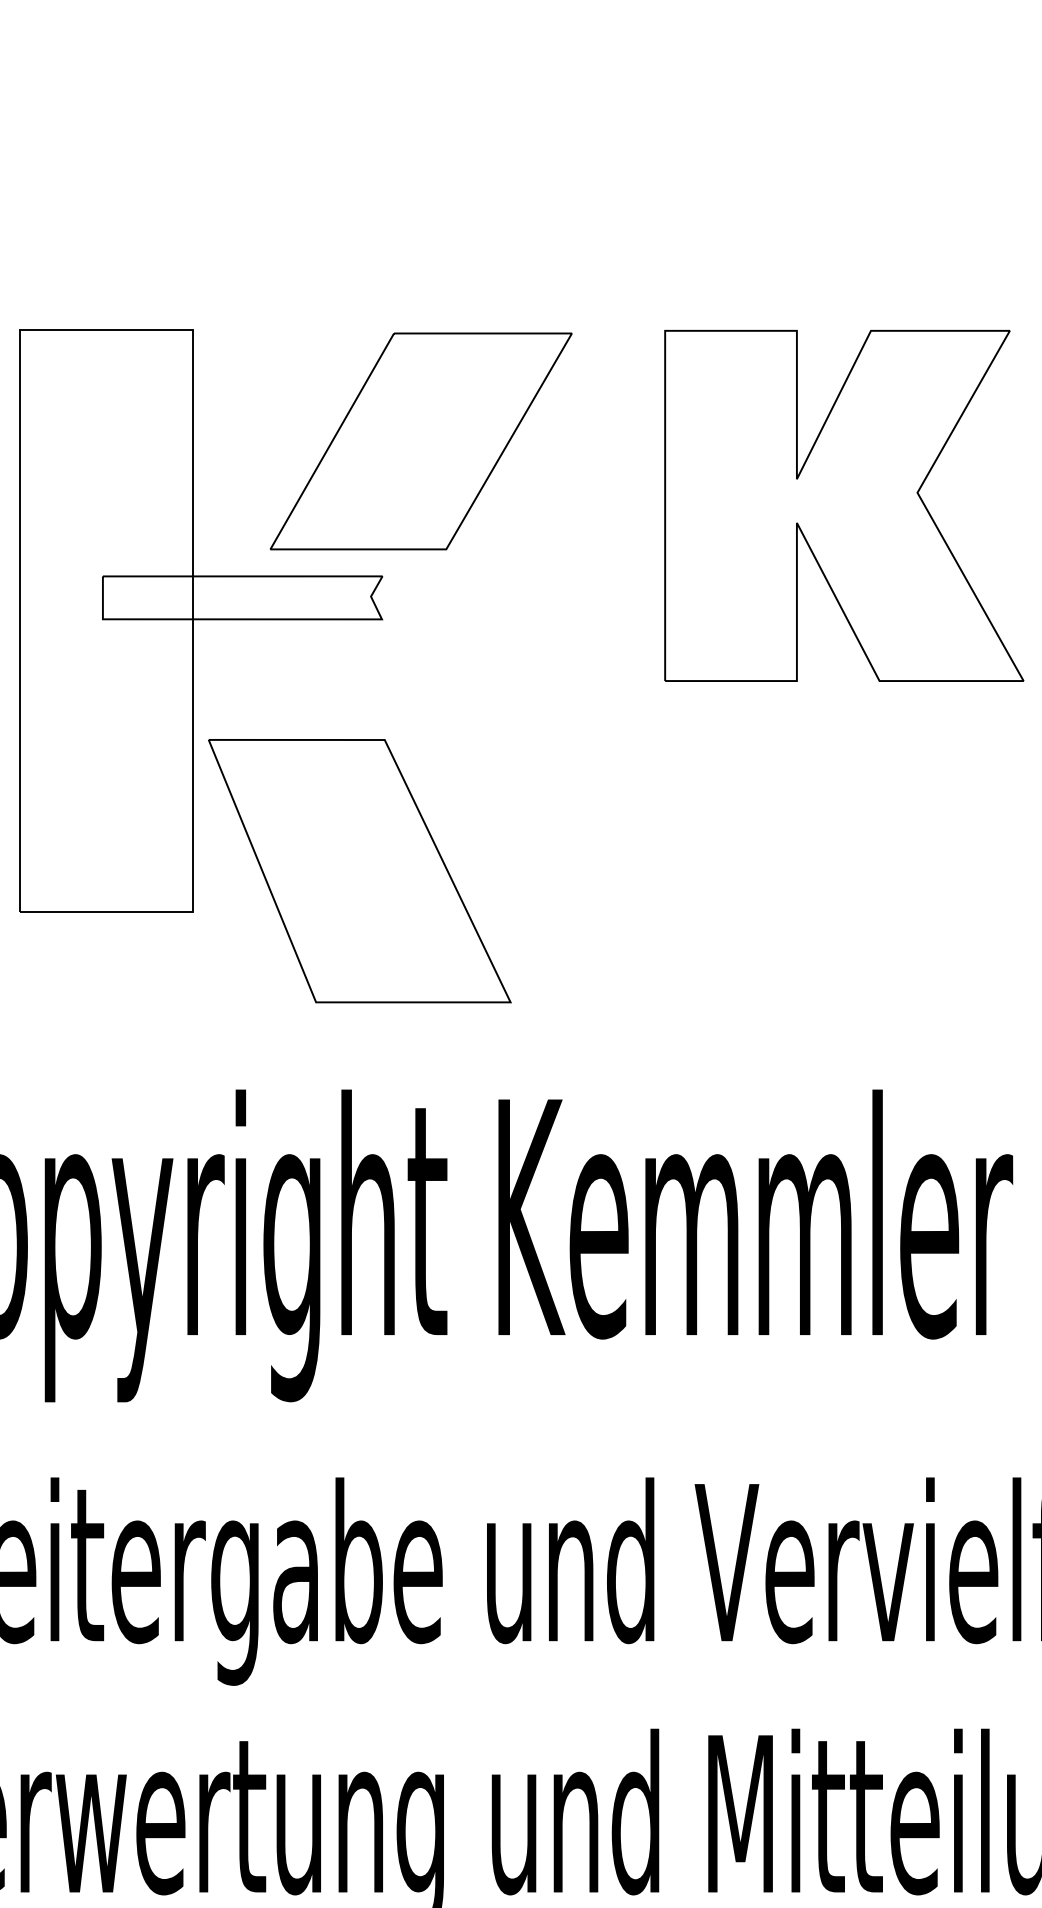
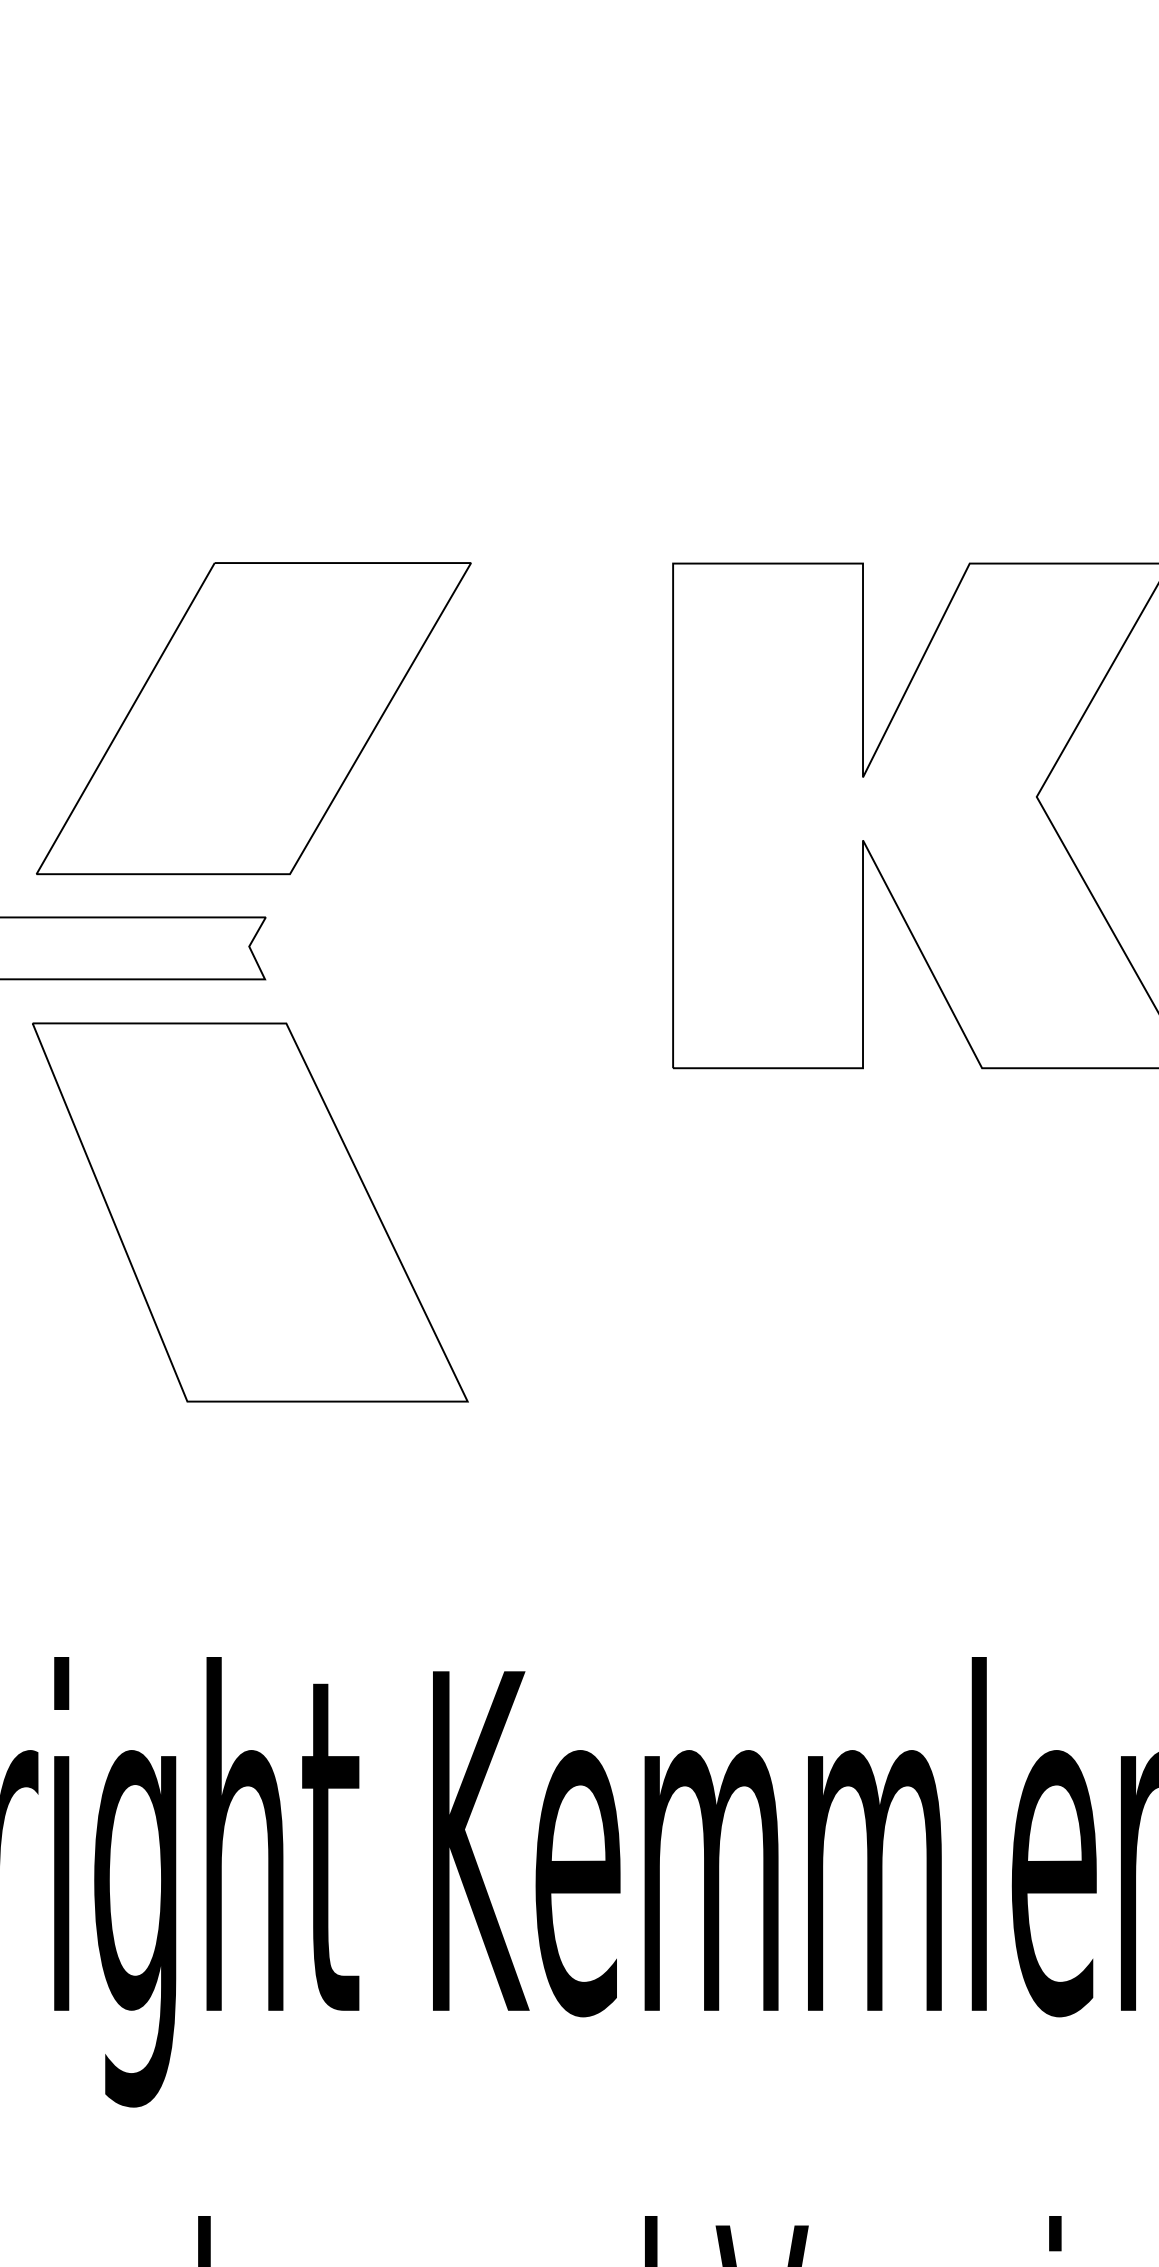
part: (420, 441) -> (252, 718), moved
part: (359, 871) -> (249, 1213), moved

